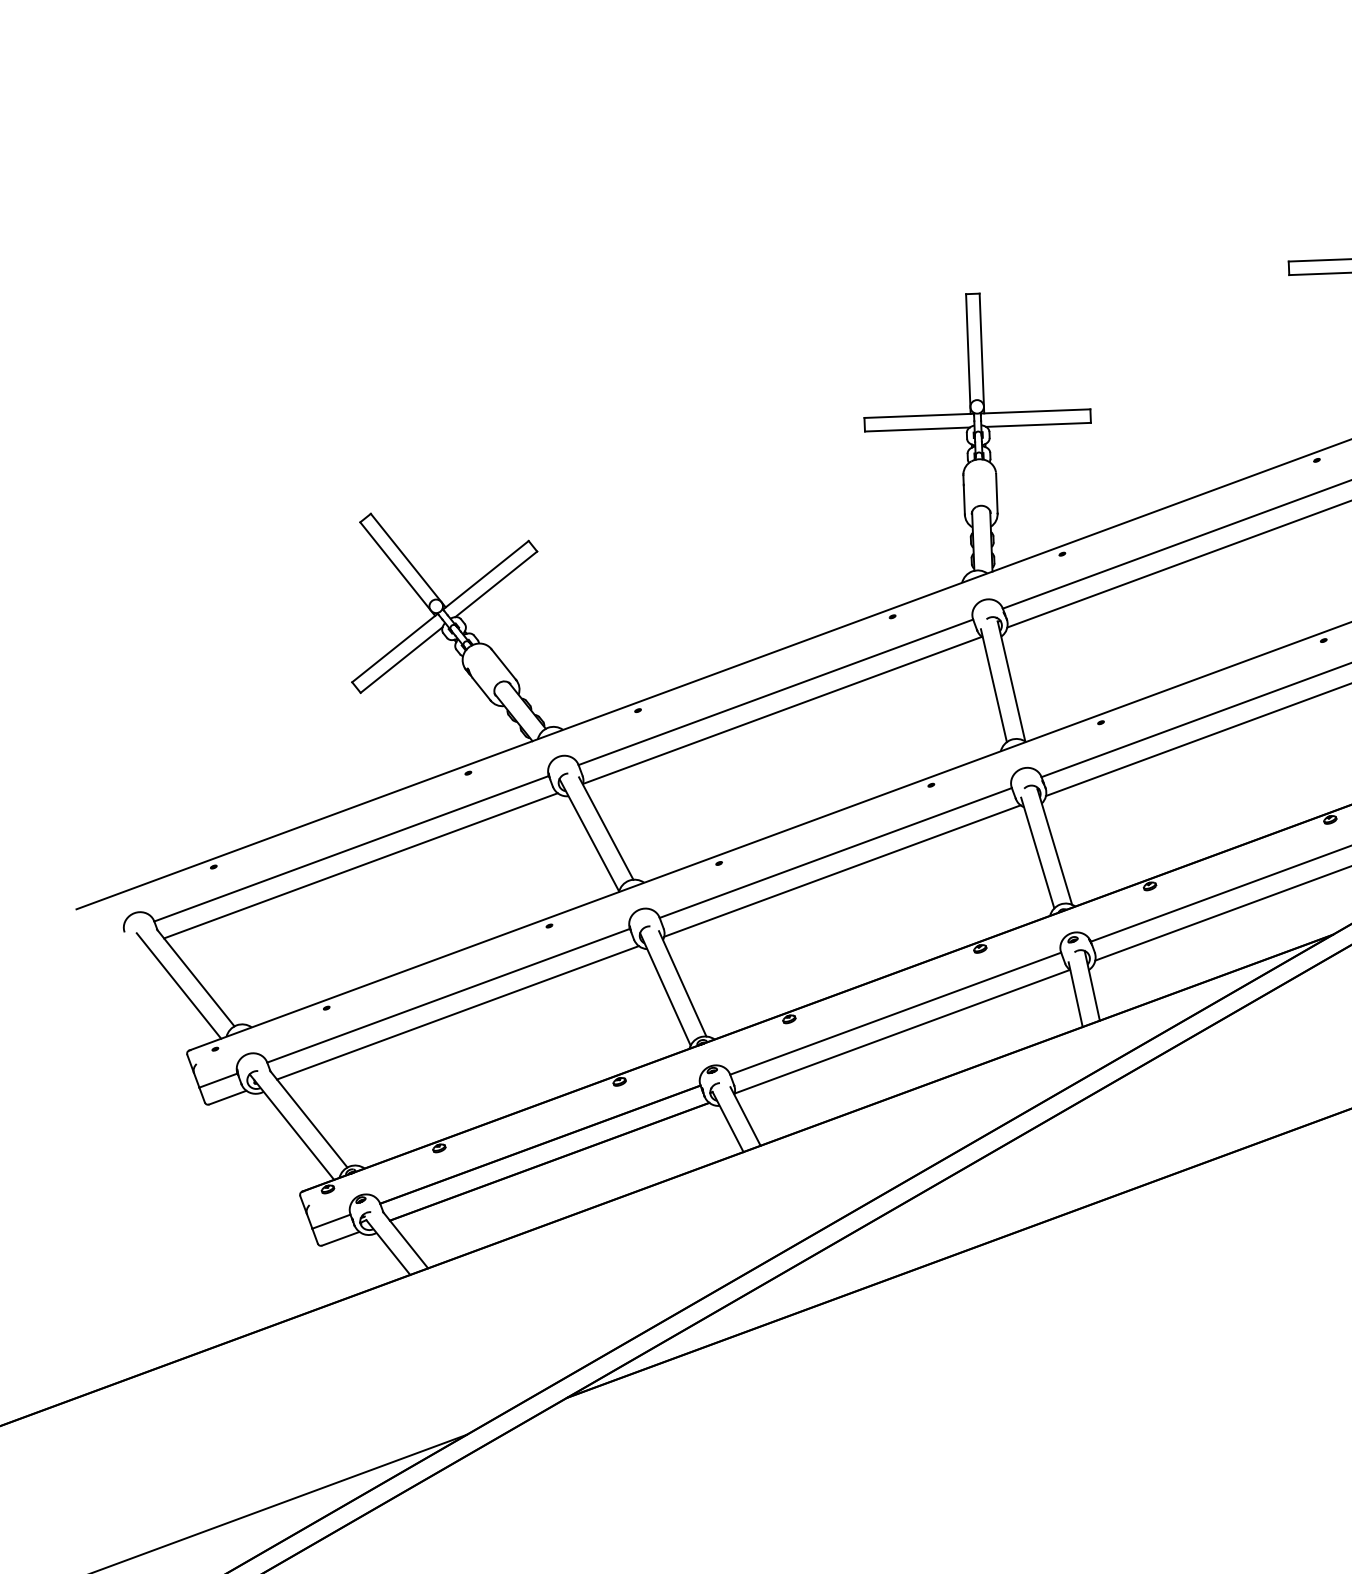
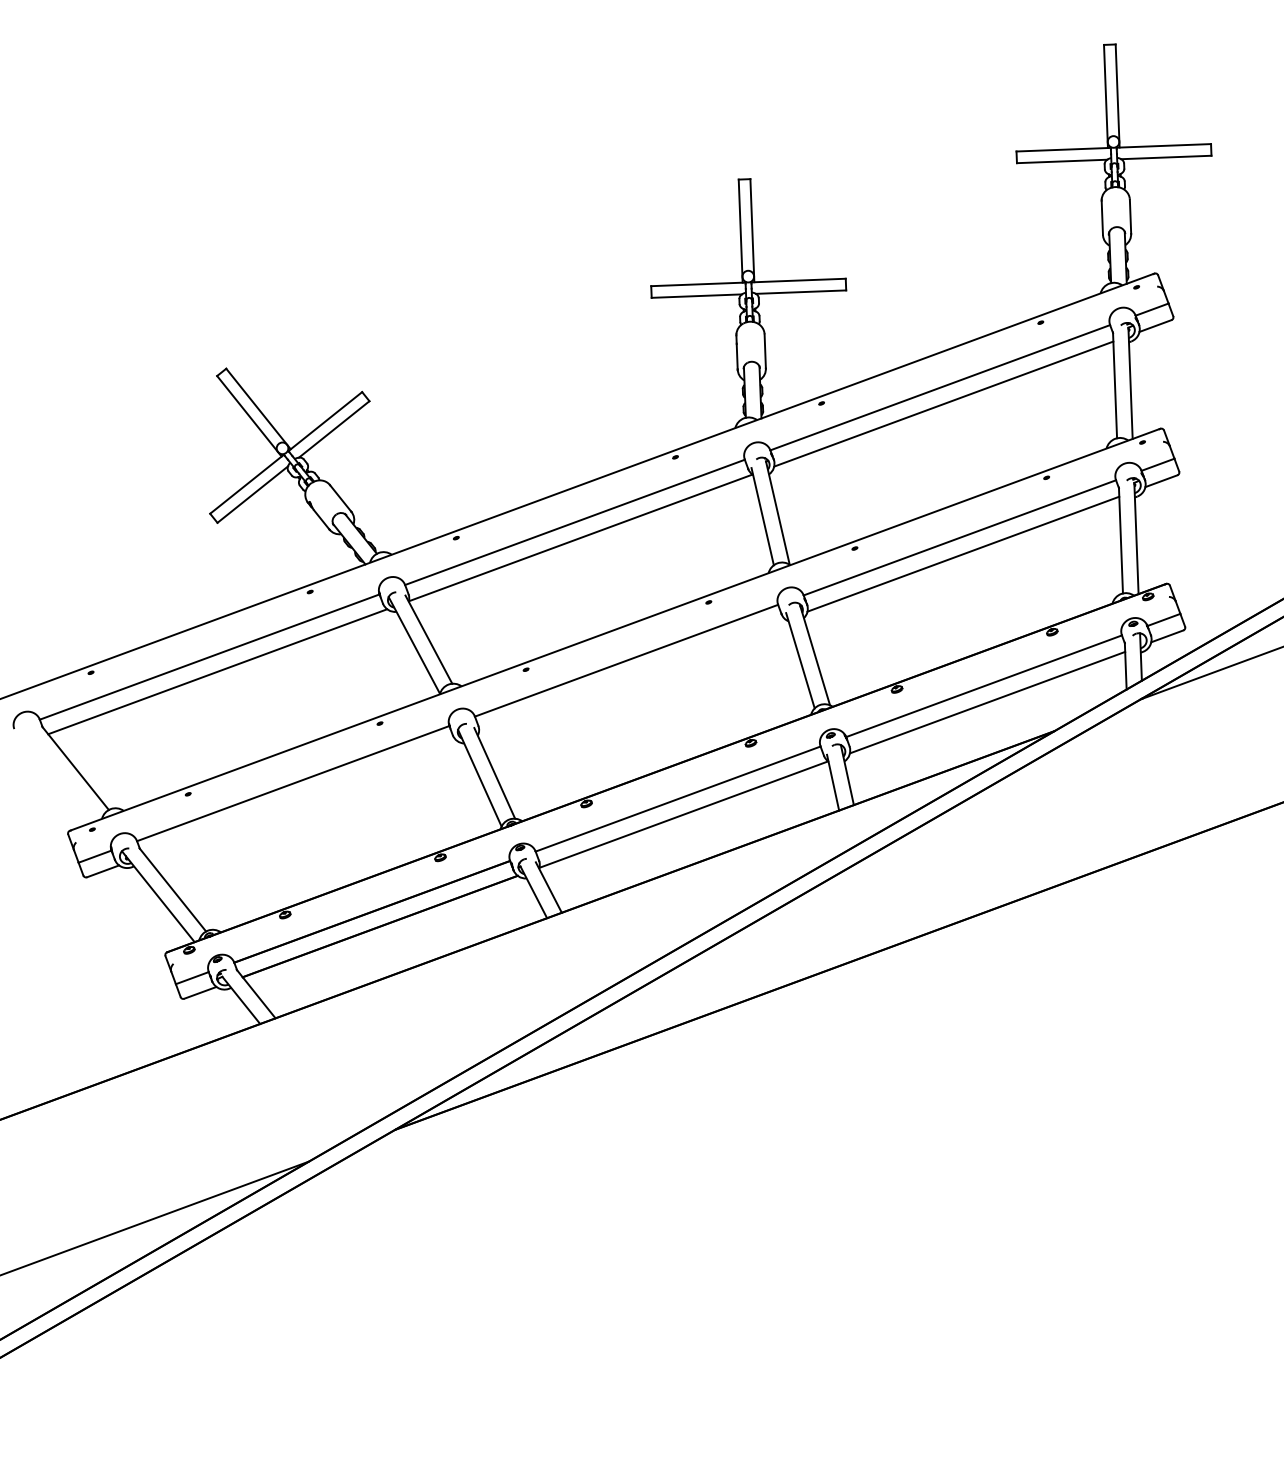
line: (841, 870) -> (631, 675), removed
line: (178, 985) -> (60, 774), removed
line: (458, 1011) -> (301, 797), removed

